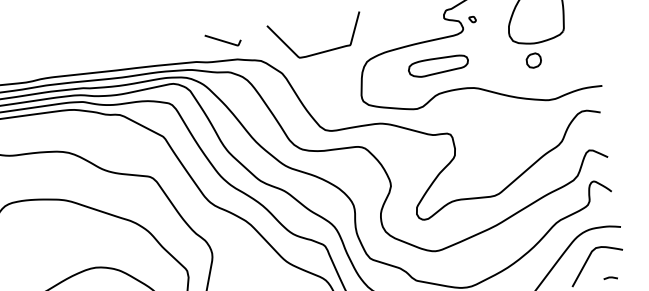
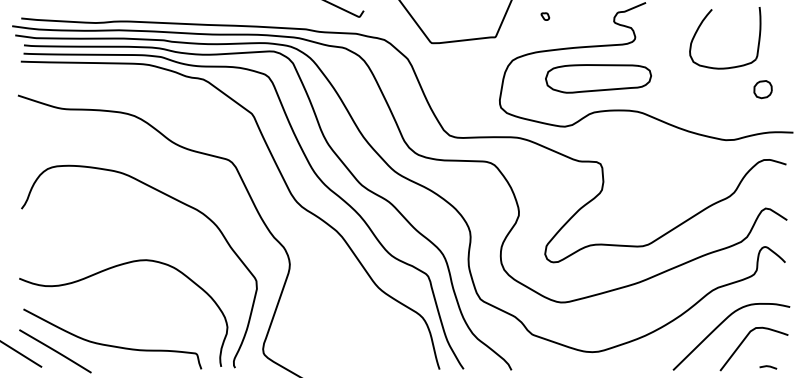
part: (472, 19) -> (545, 16), moved
part: (533, 60) -> (762, 89), moved
part: (438, 65) -> (598, 78), size x1.43

